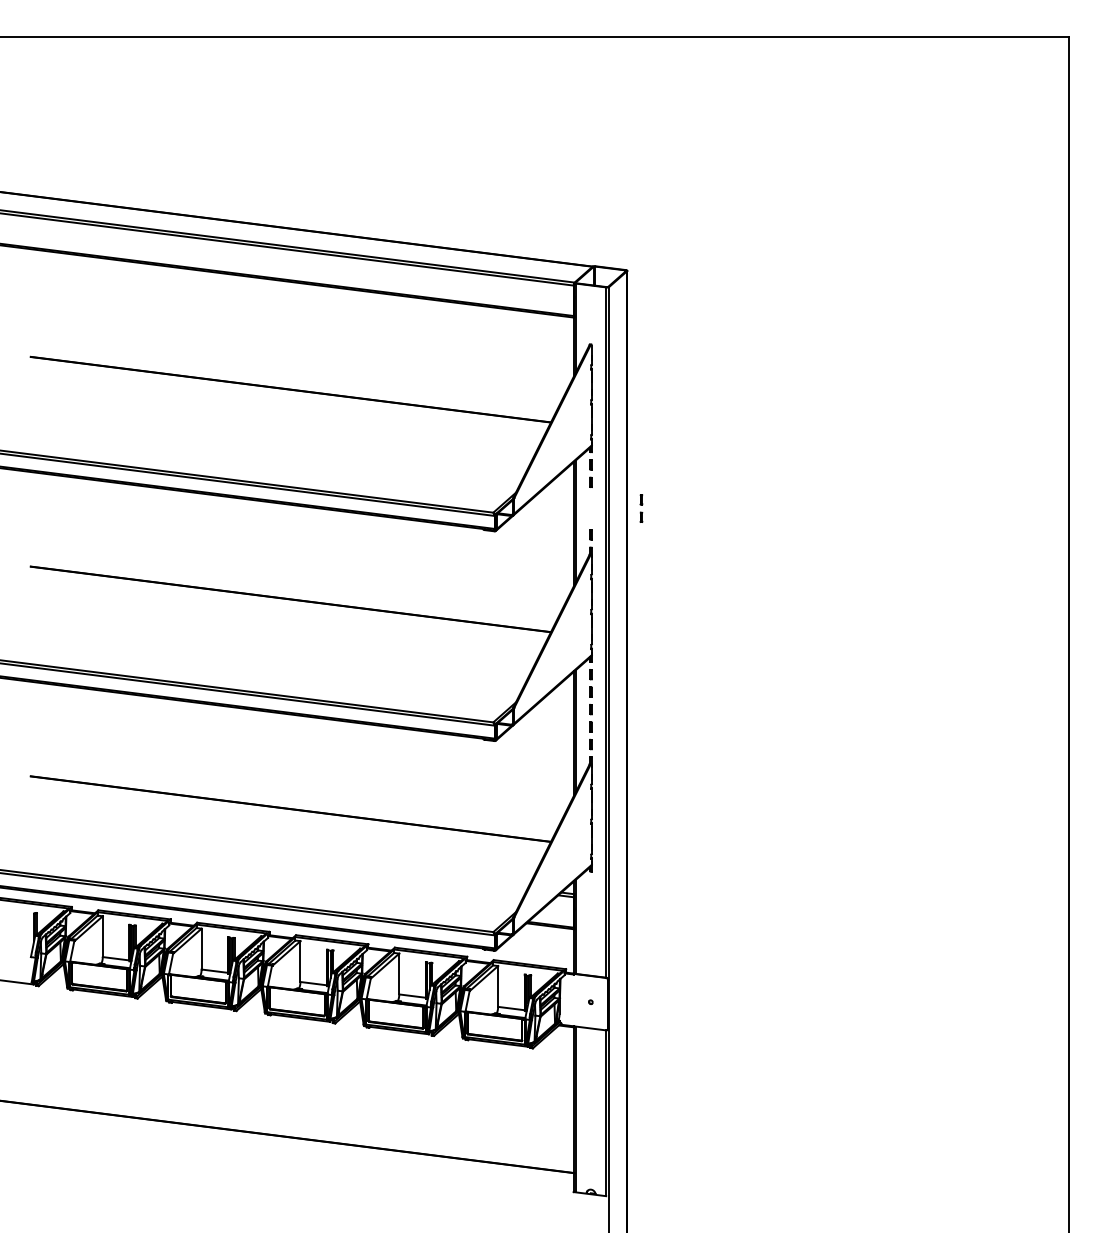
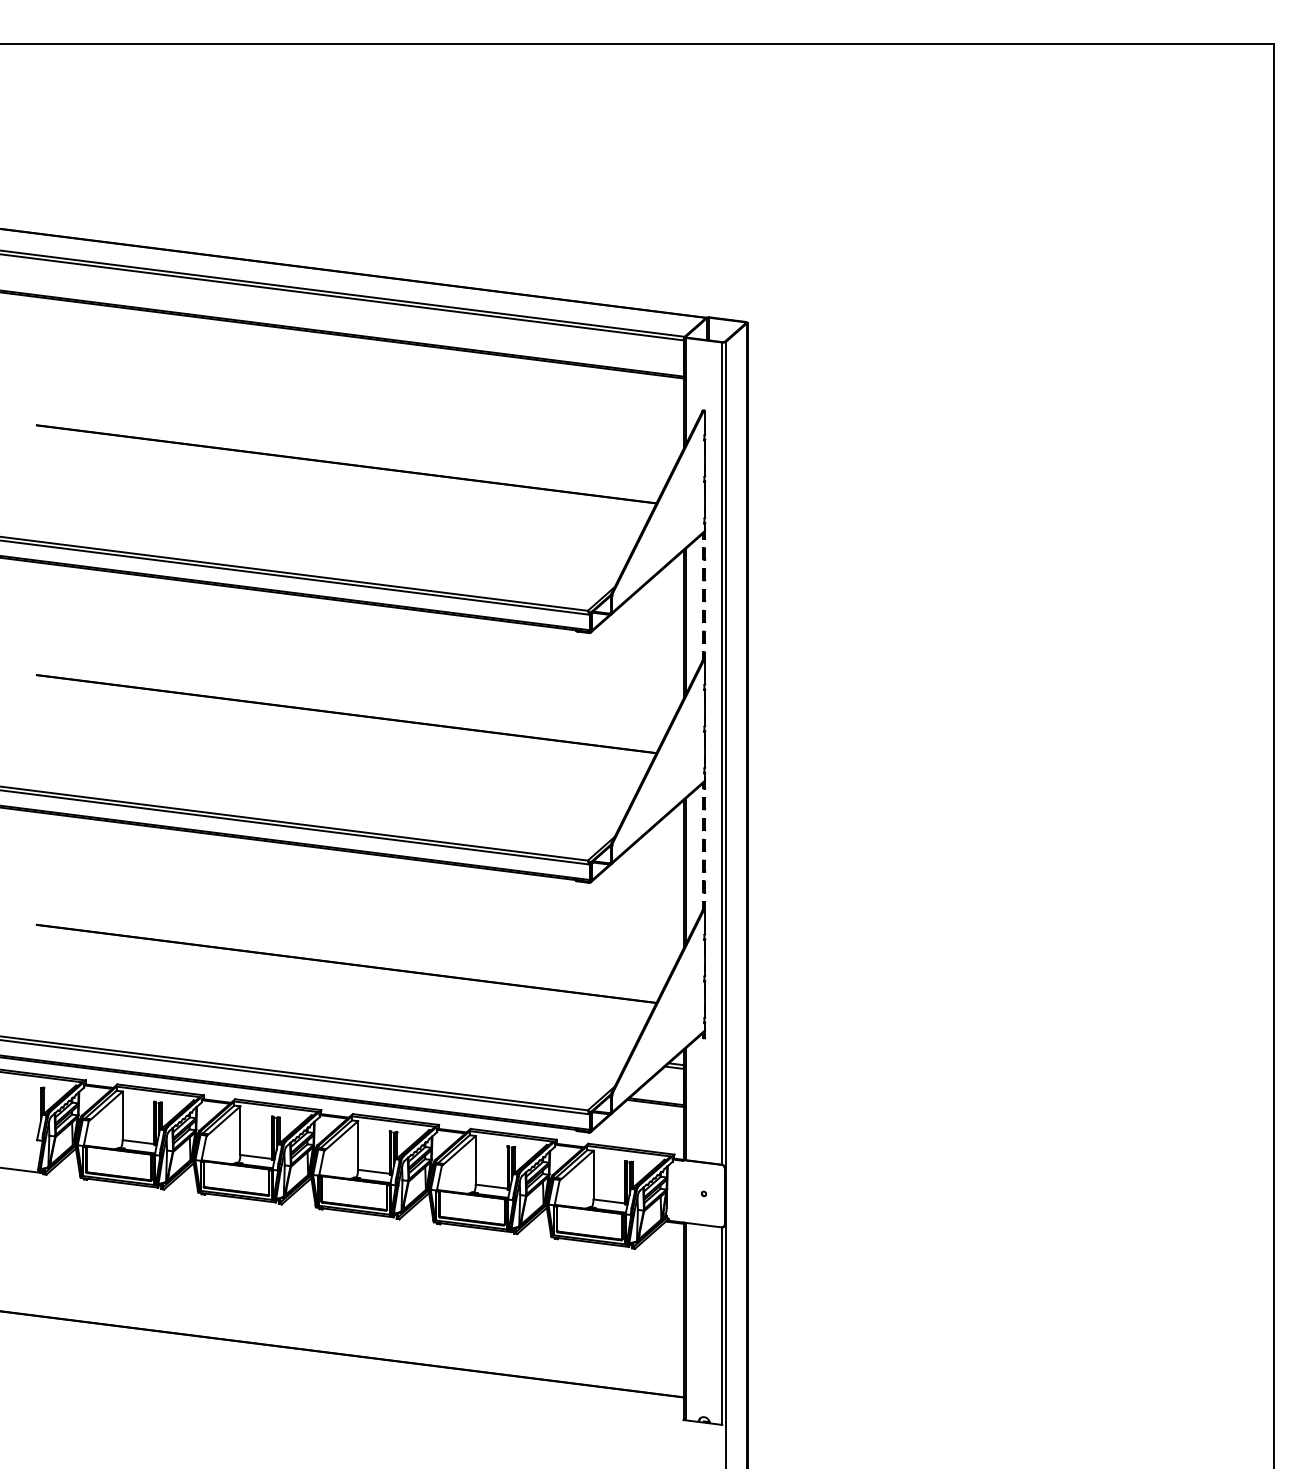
line: (640, 505) -> (703, 602), moved

